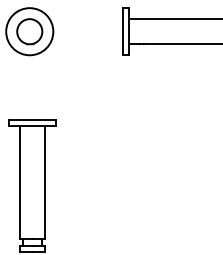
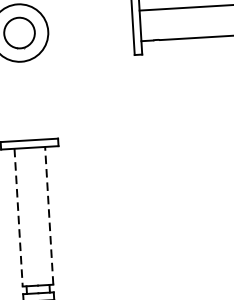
line: (20, 182) -> (19, 217), solid -> dashed
line: (45, 182) -> (49, 215), solid -> dashed

